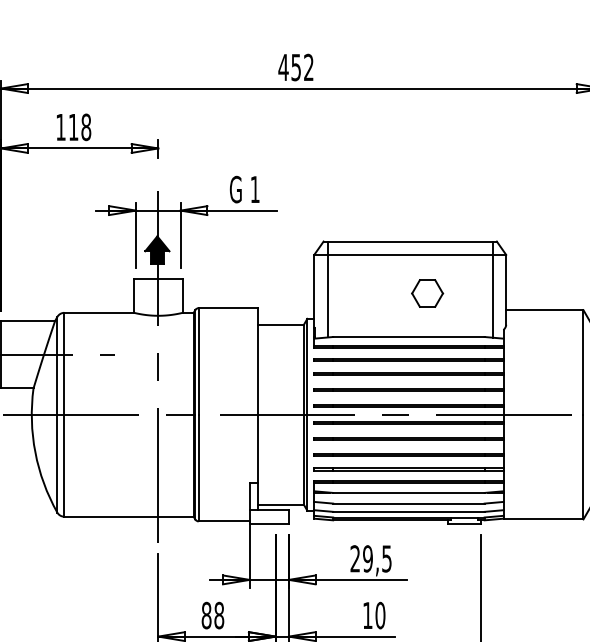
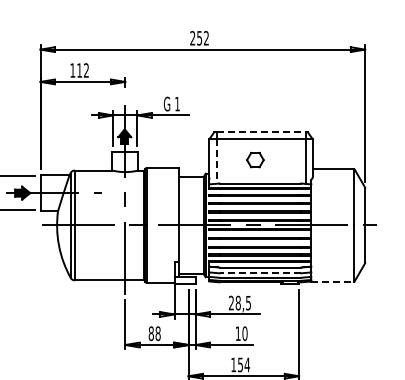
text: (283, 66) -> (192, 37), 452 -> 252
text: (86, 127) -> (86, 70), 118 -> 112
line: (411, 242) -> (261, 132), solid -> dashed
part: (427, 292) -> (255, 159), moved
line: (327, 297) -> (216, 162), solid -> dashed
line: (409, 503) -> (260, 273), solid -> dashed
line: (542, 518) -> (332, 281), solid -> dashed
text: (366, 559) -> (237, 303), 29,5 -> 28,5

